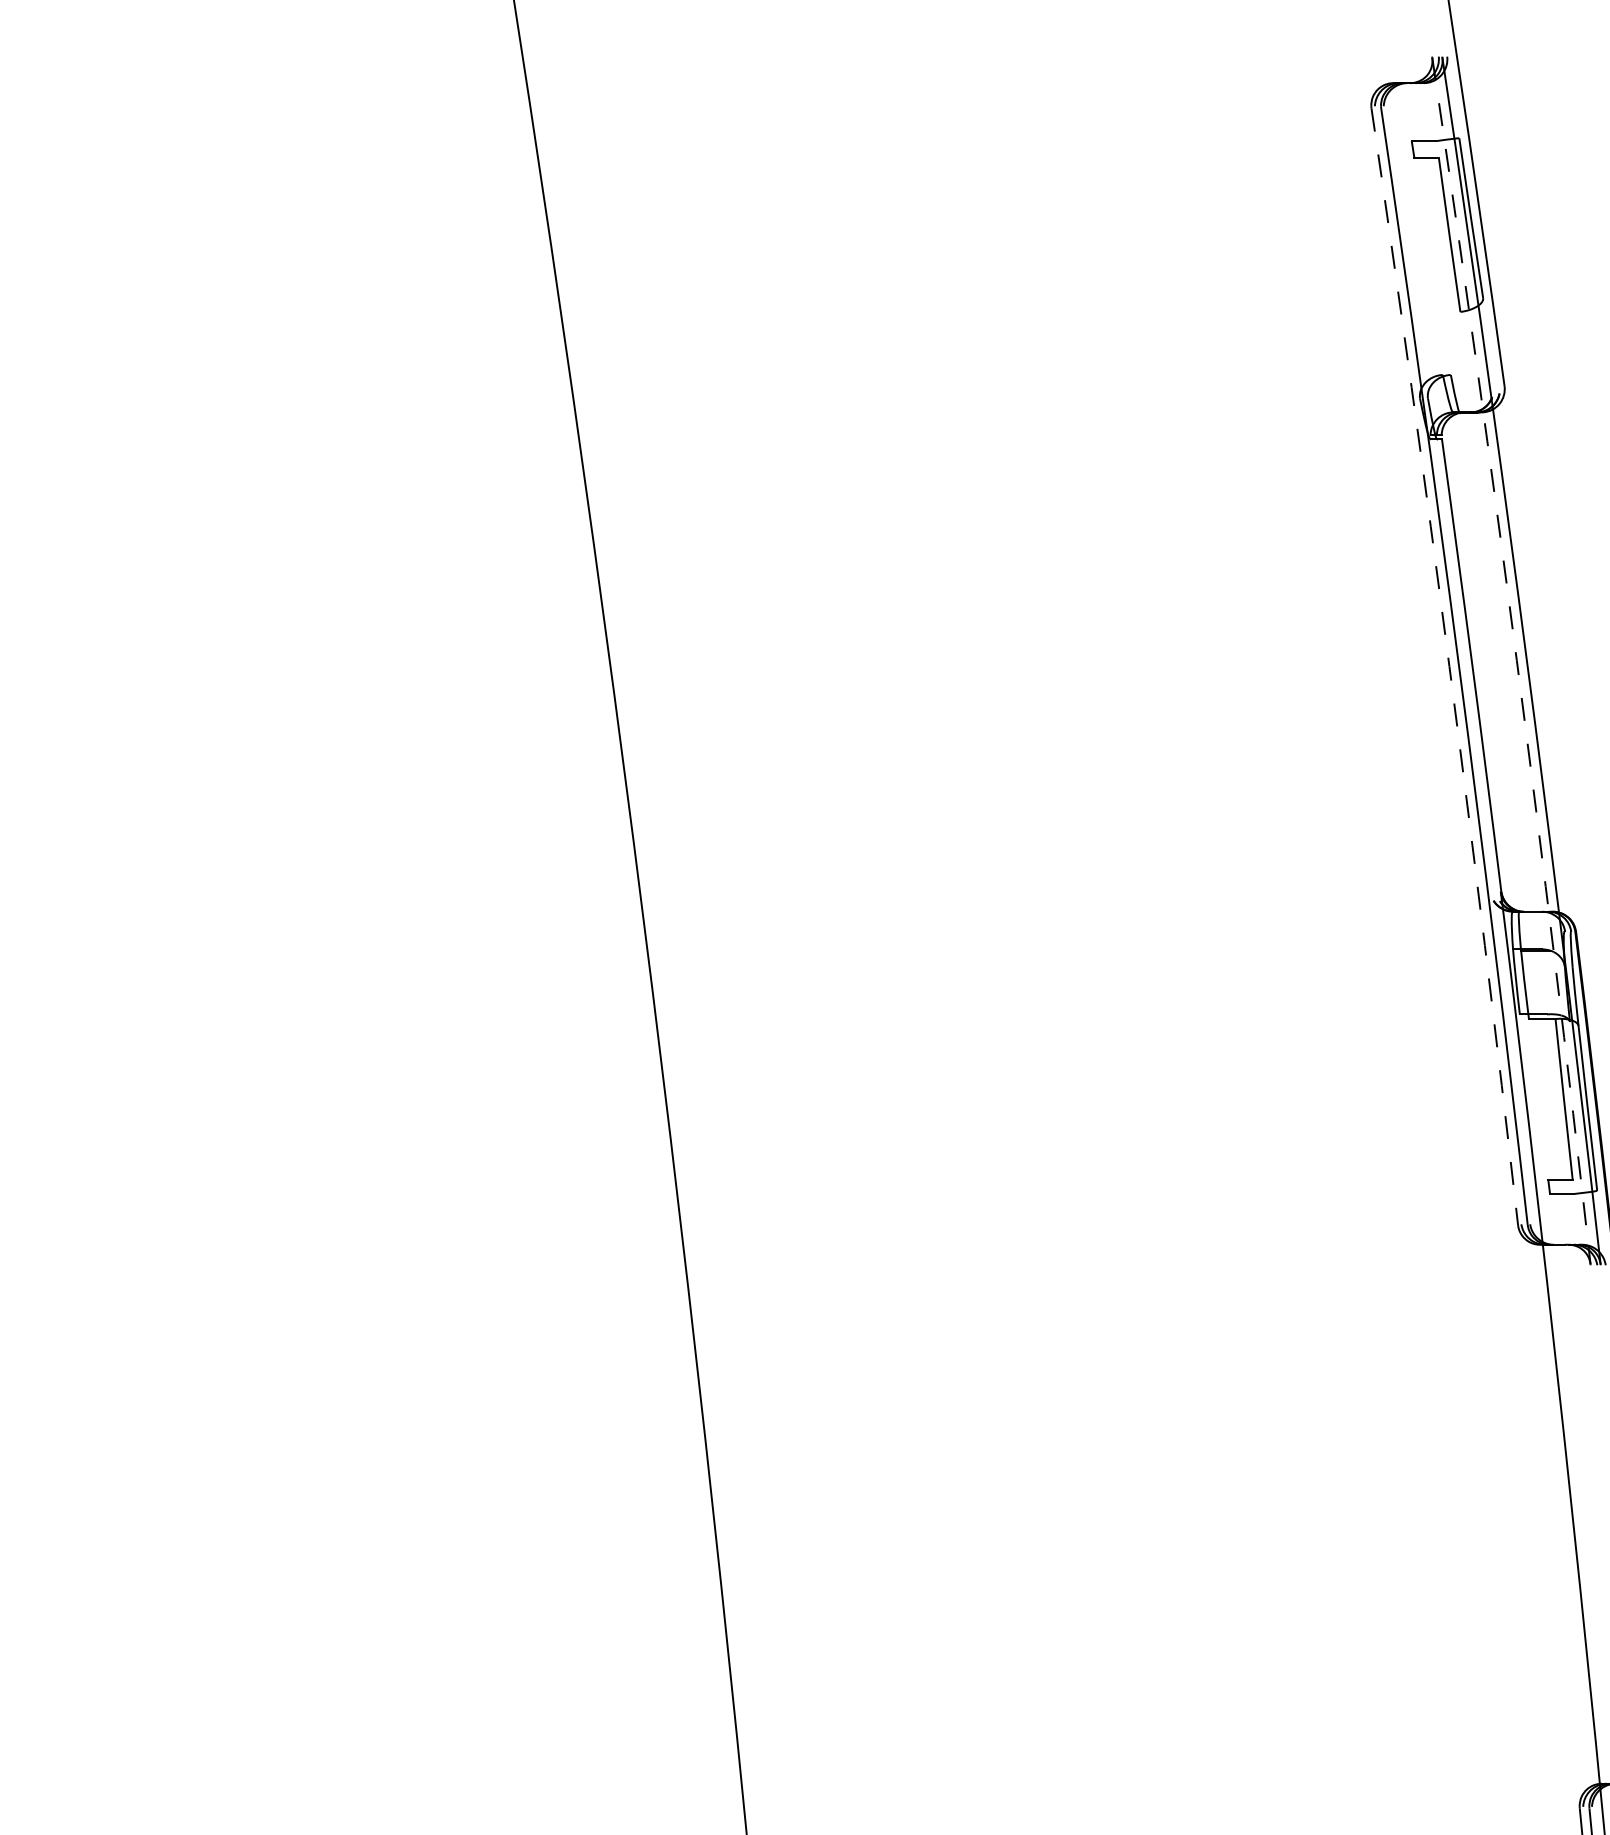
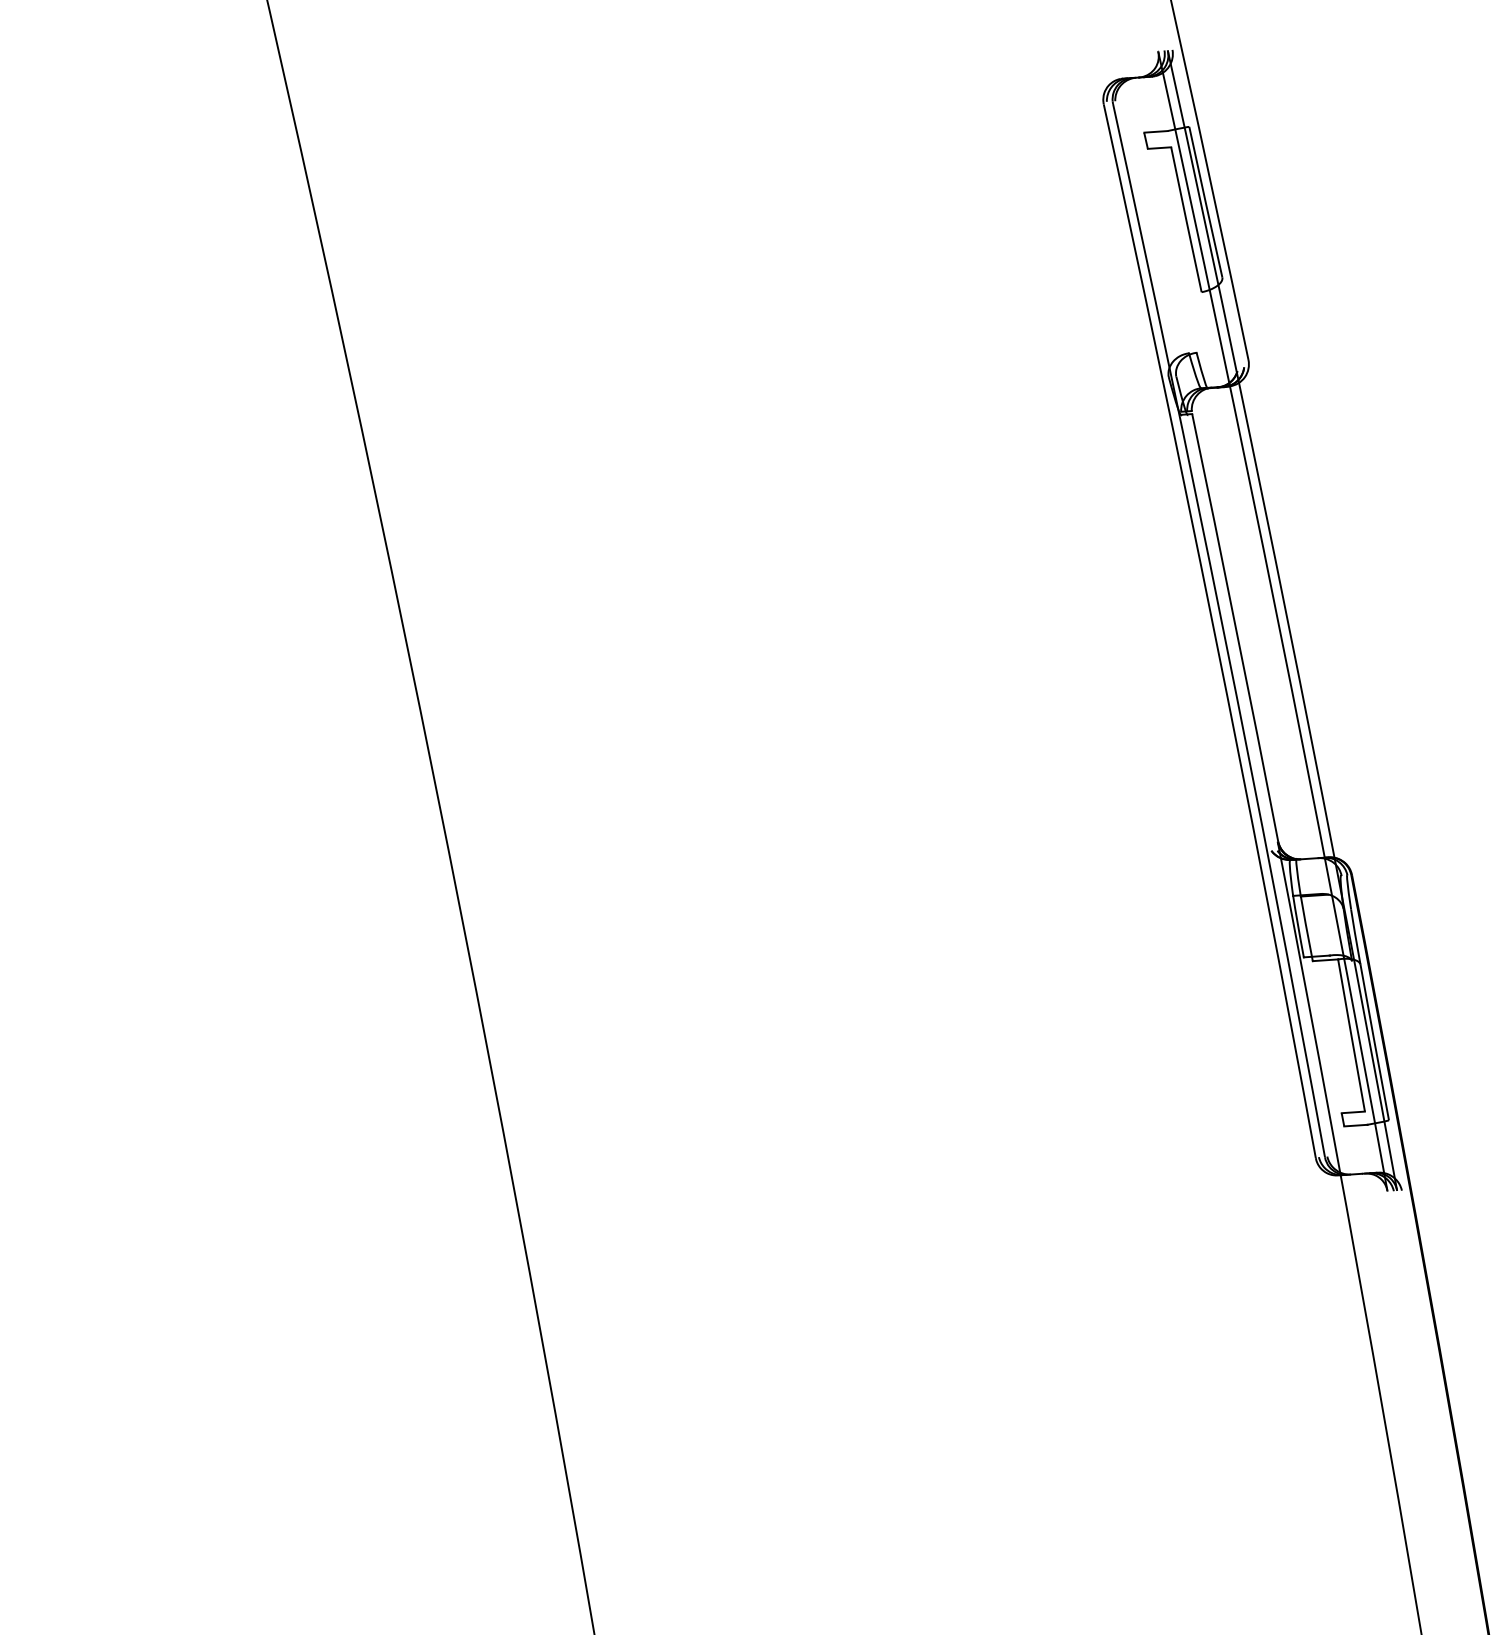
arc: (1516, 660) -> (1277, 620), dashed -> solid
arc: (1449, 666) -> (1214, 630), dashed -> solid

